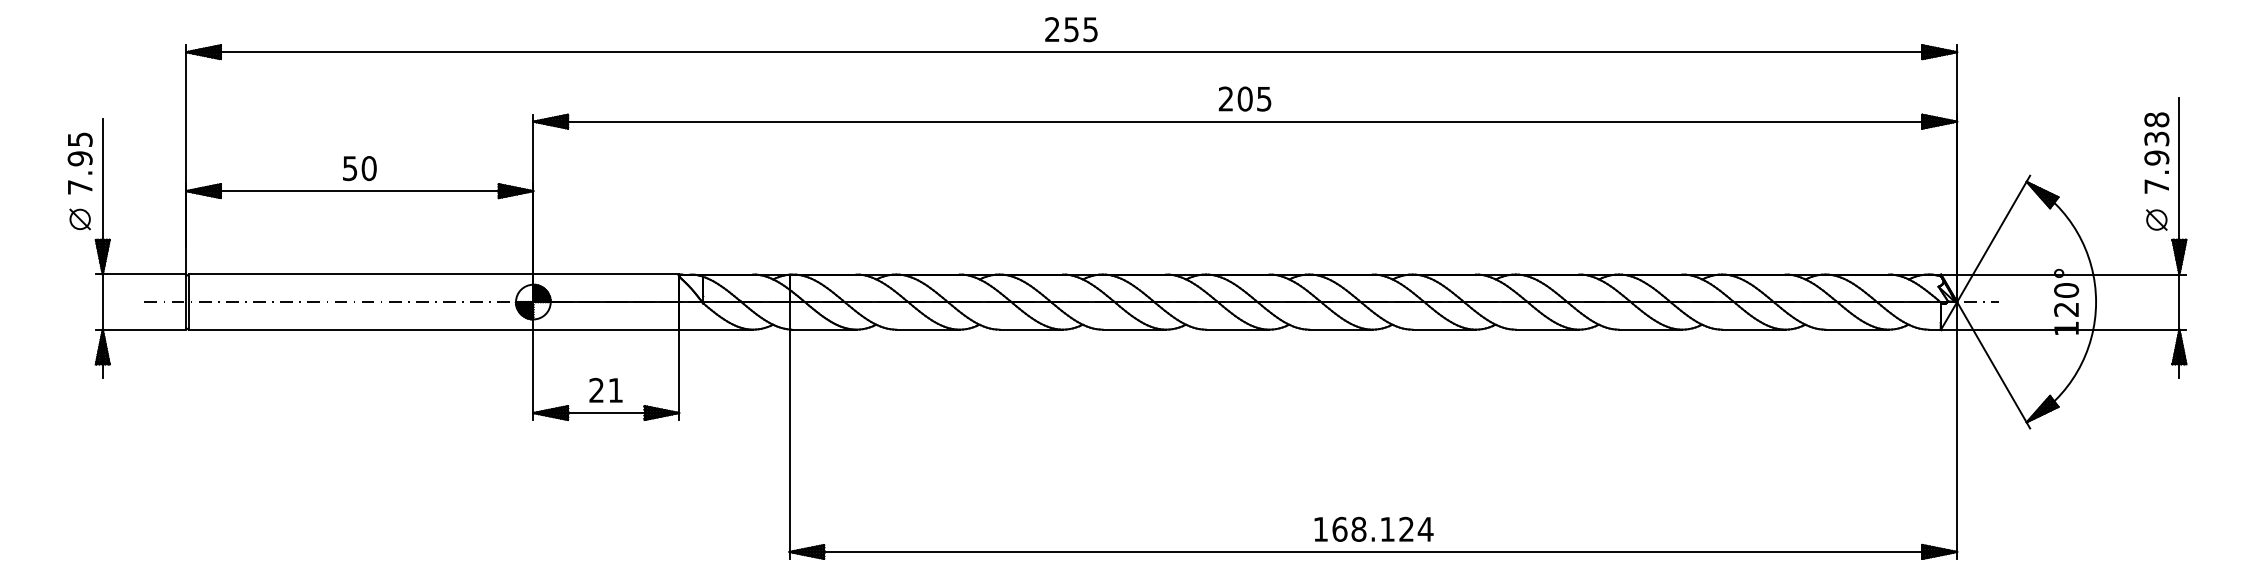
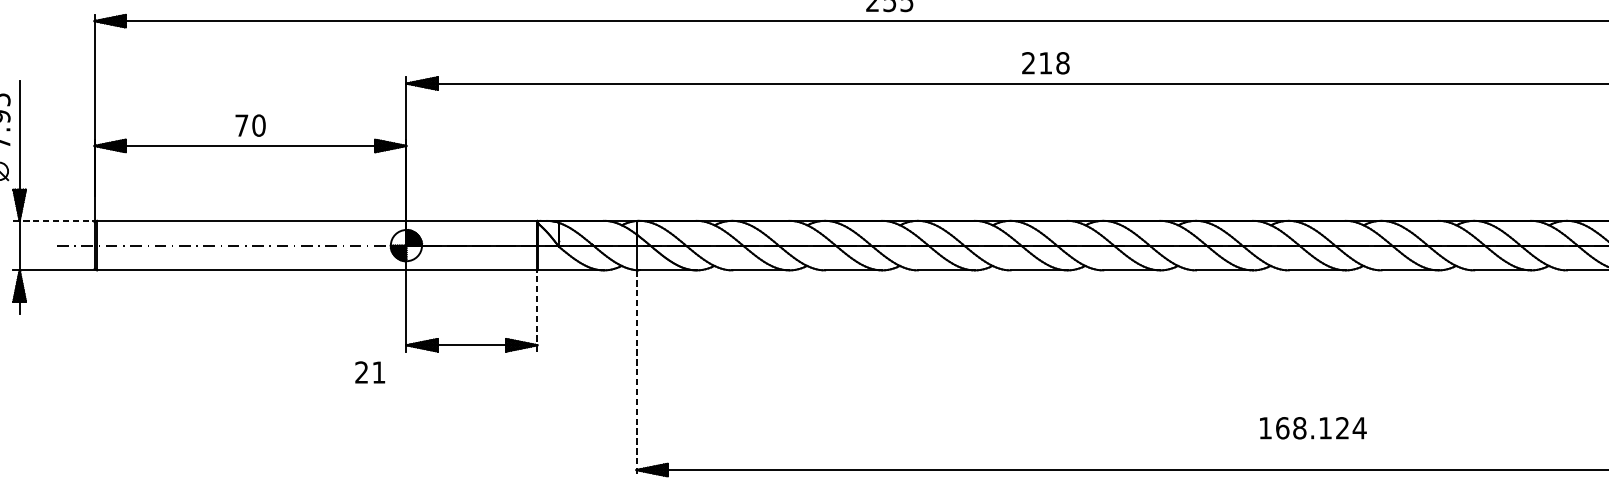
text: (1254, 98) -> (1054, 62), 205 -> 218
text: (350, 168) -> (242, 125), 50 -> 70
line: (141, 274) -> (54, 220), solid -> dashed
line: (679, 374) -> (537, 310), solid -> dashed
text: (605, 389) -> (369, 371), moved
line: (789, 444) -> (636, 373), solid -> dashed
text: (1373, 528) -> (1312, 427), moved

